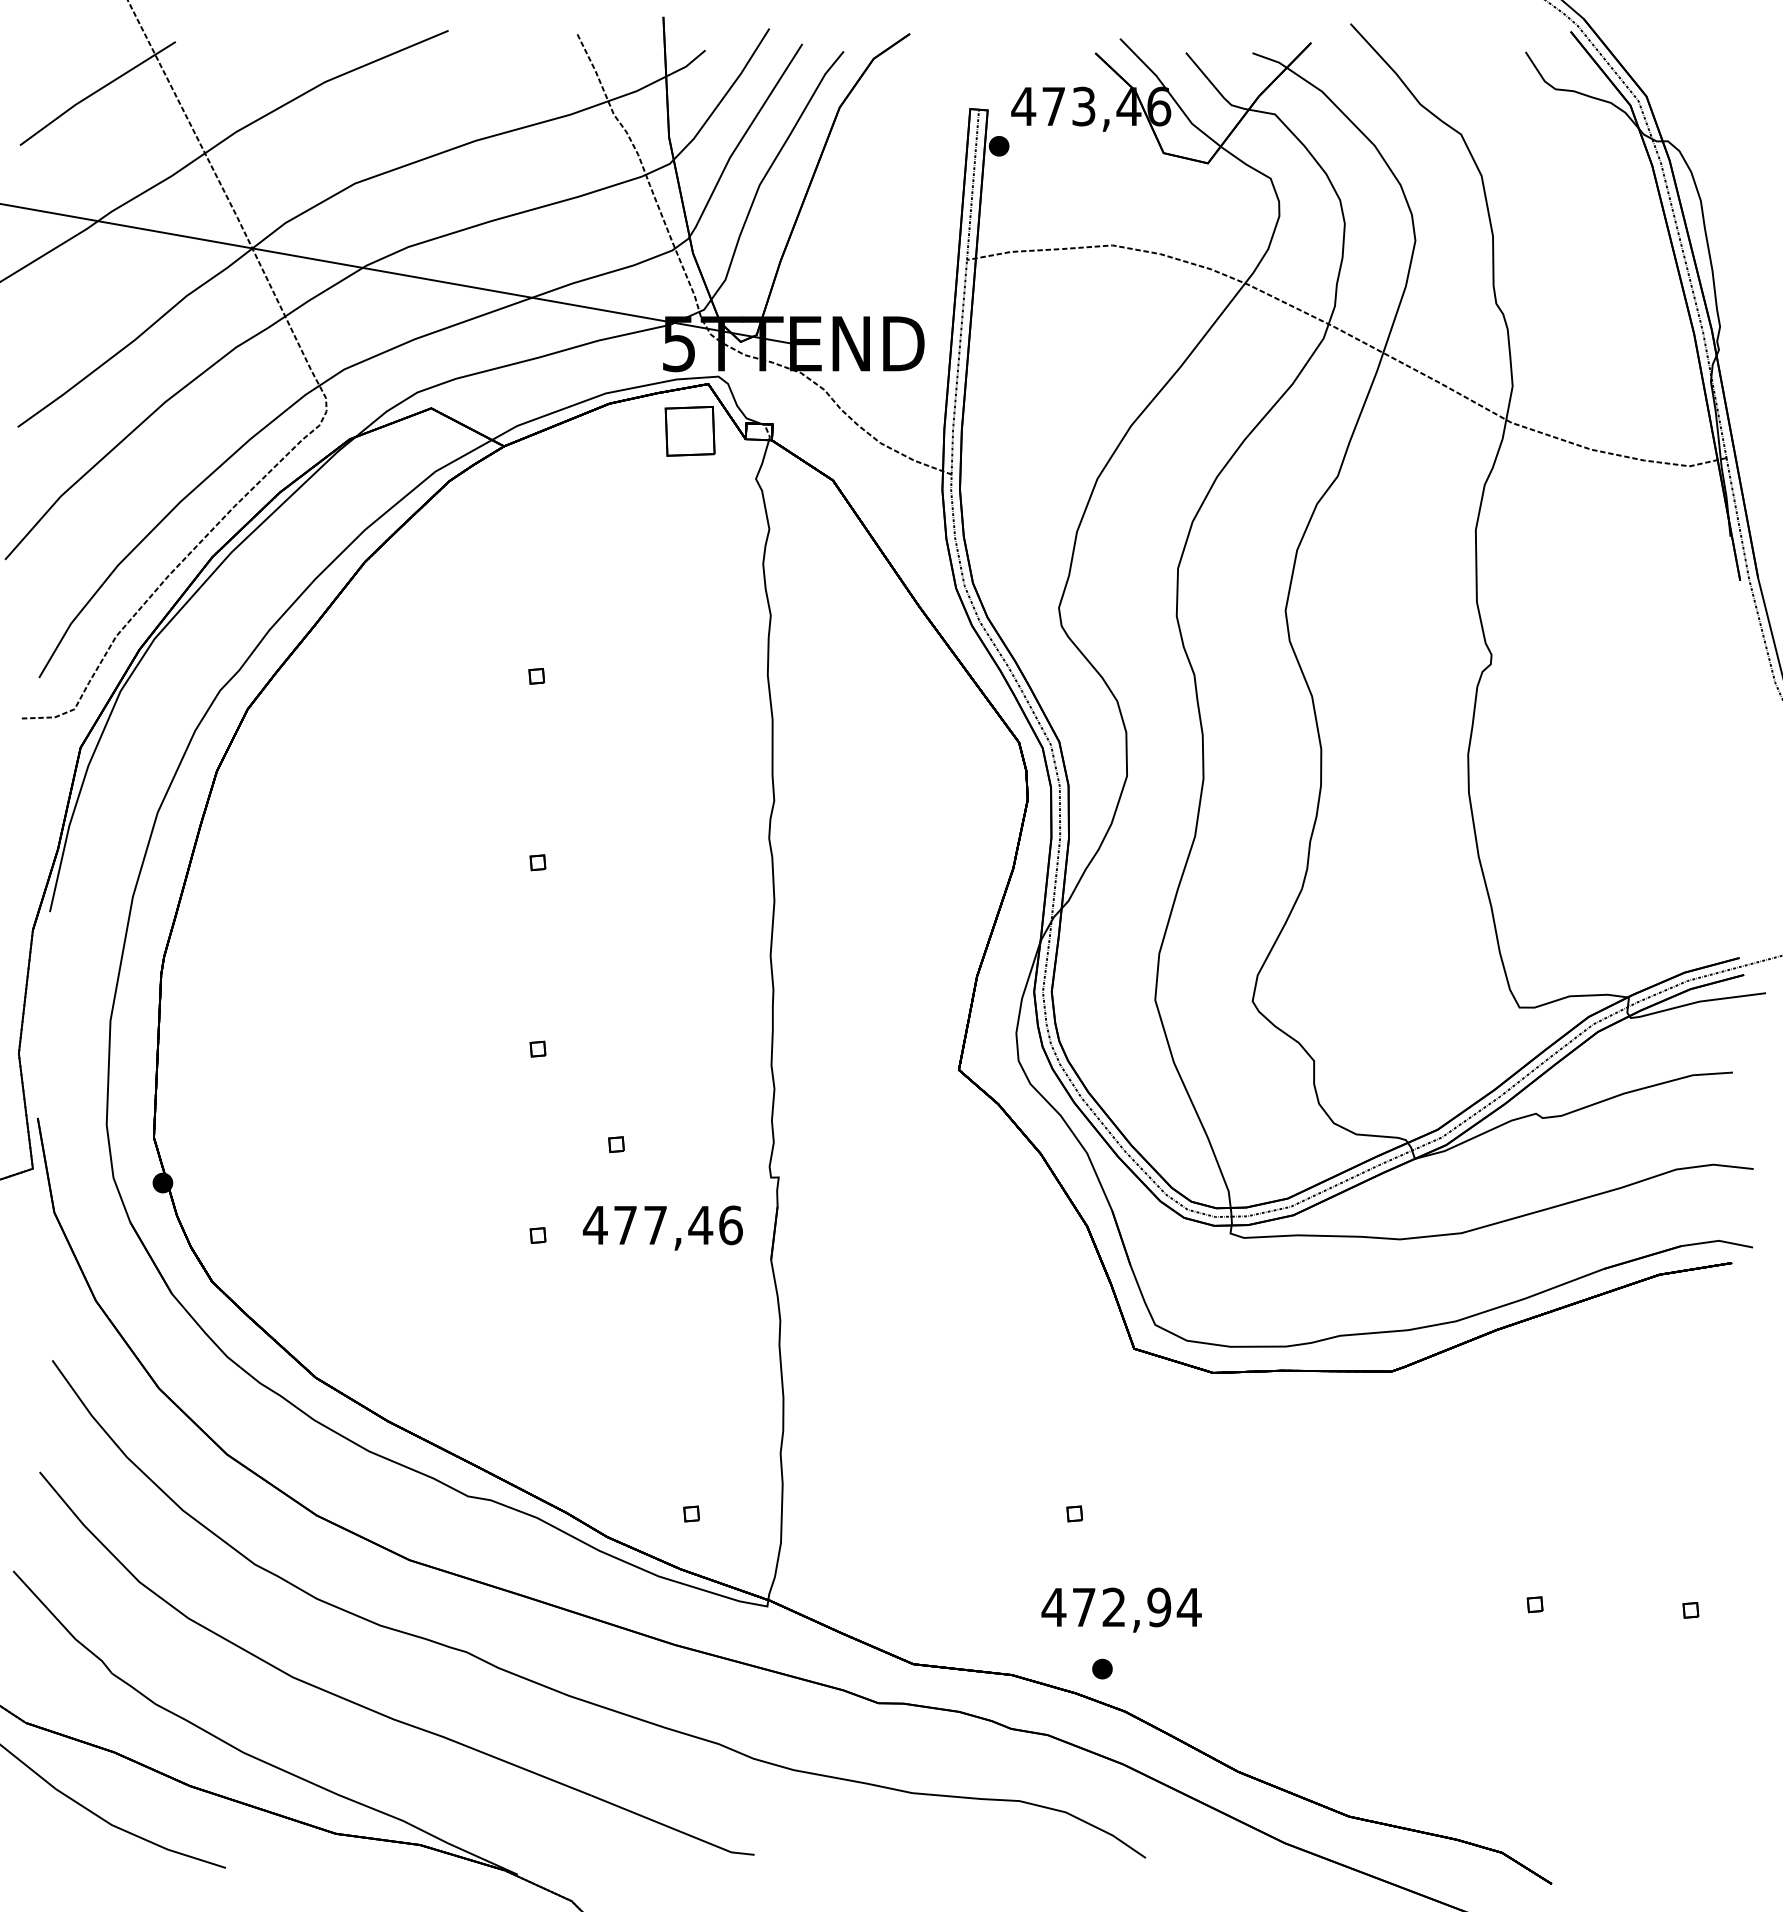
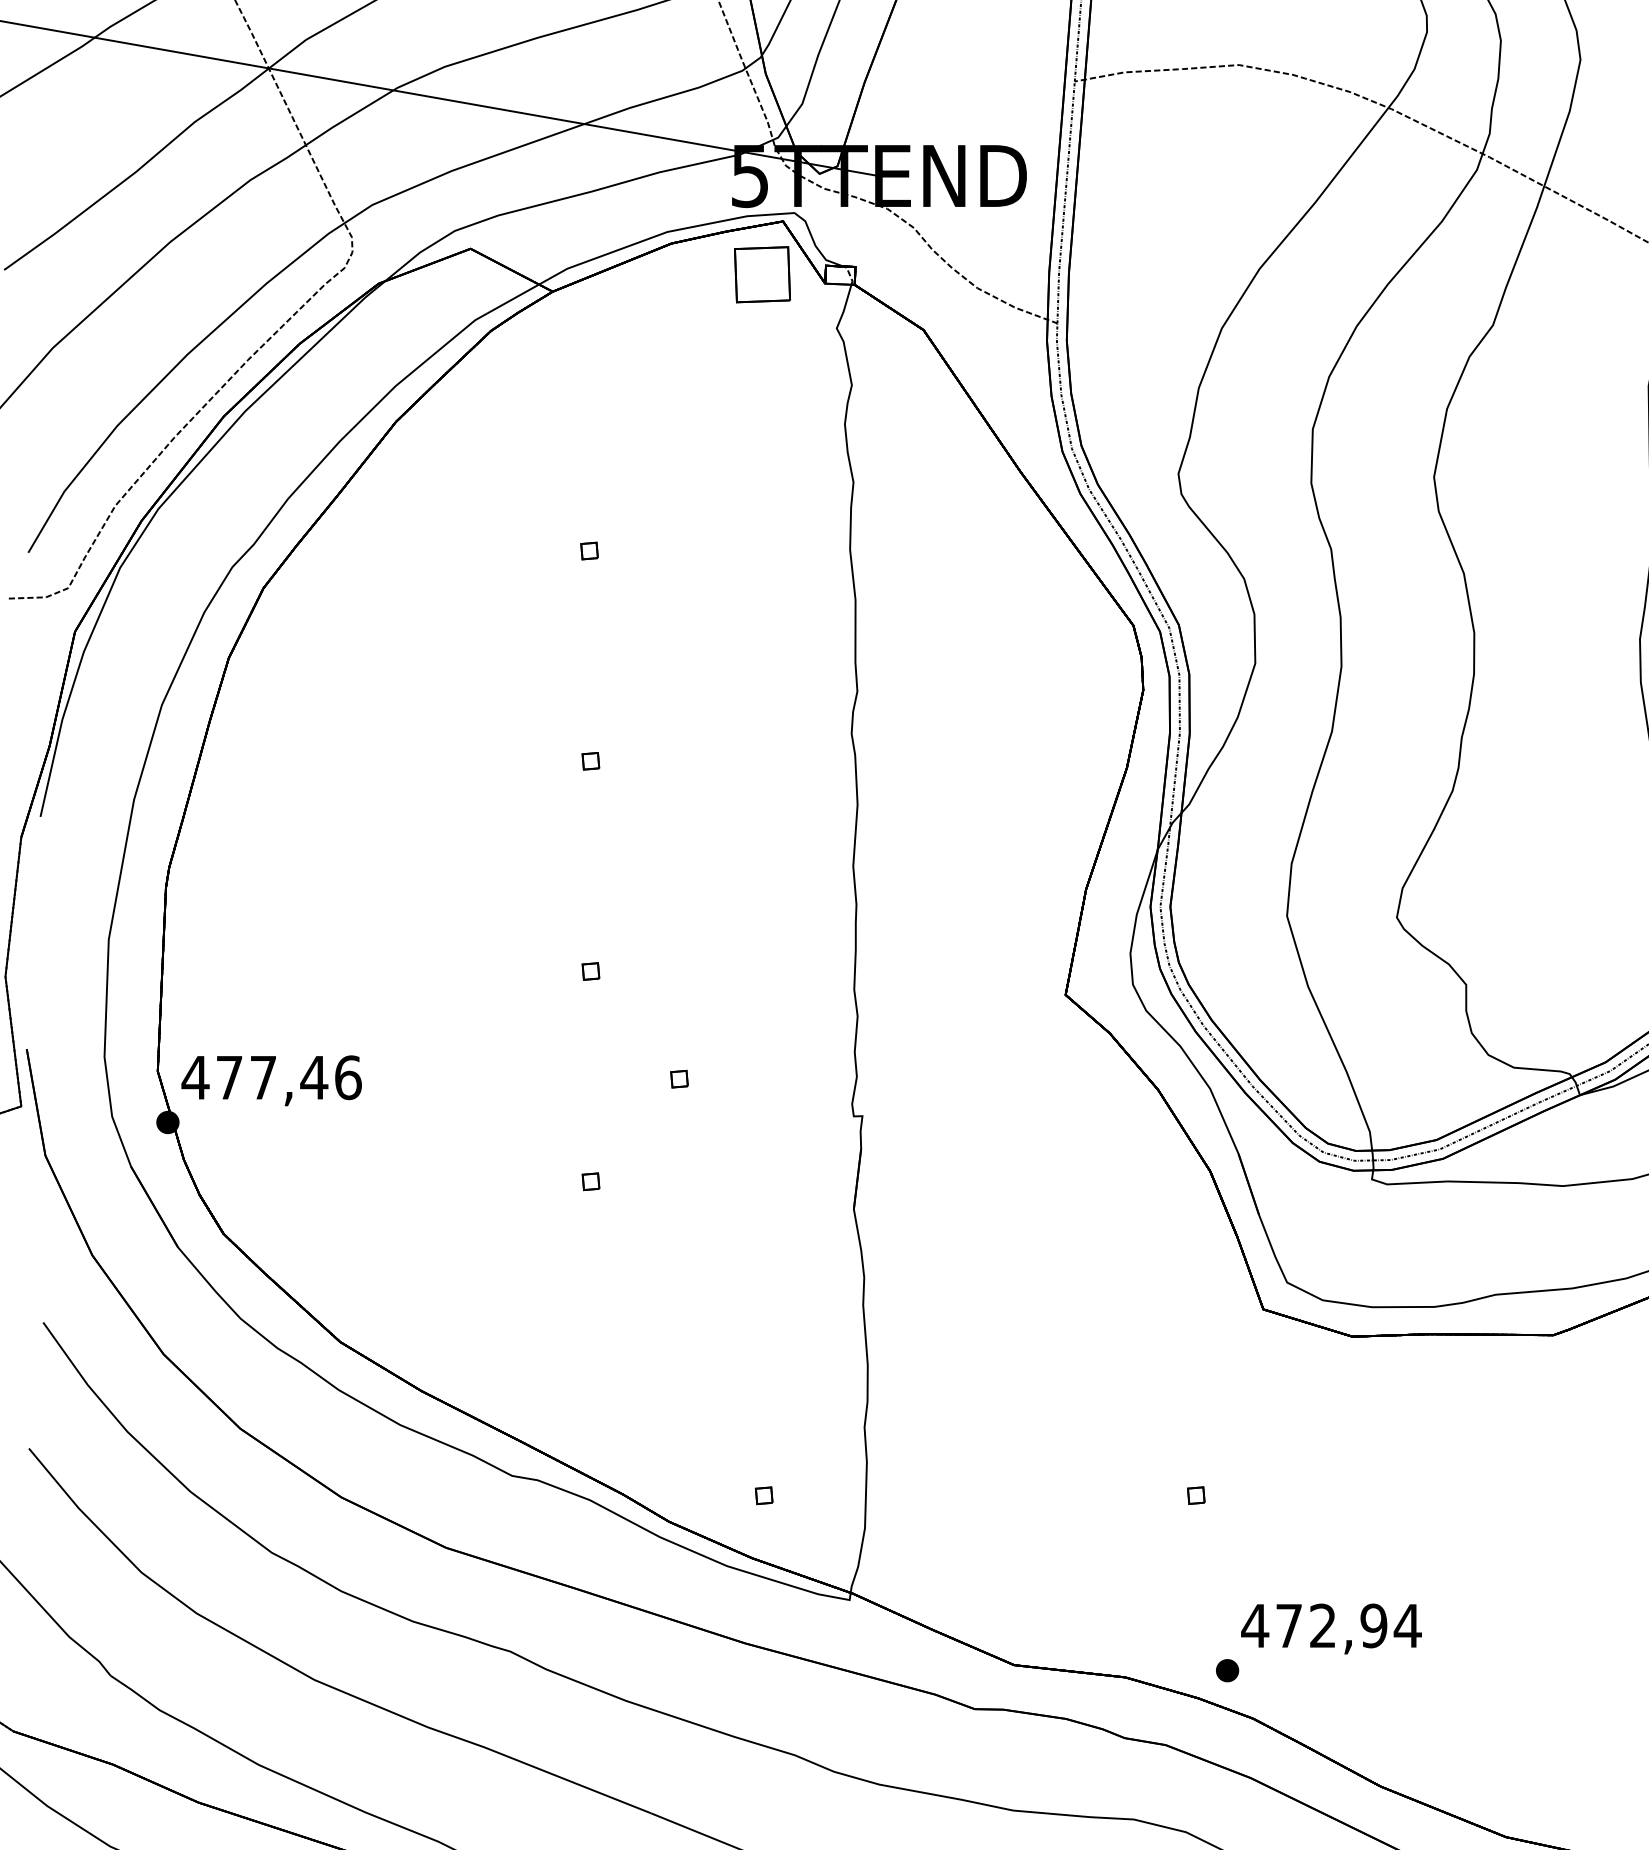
text: (662, 1227) -> (271, 1080), moved
text: (1121, 1609) -> (1331, 1628), moved

